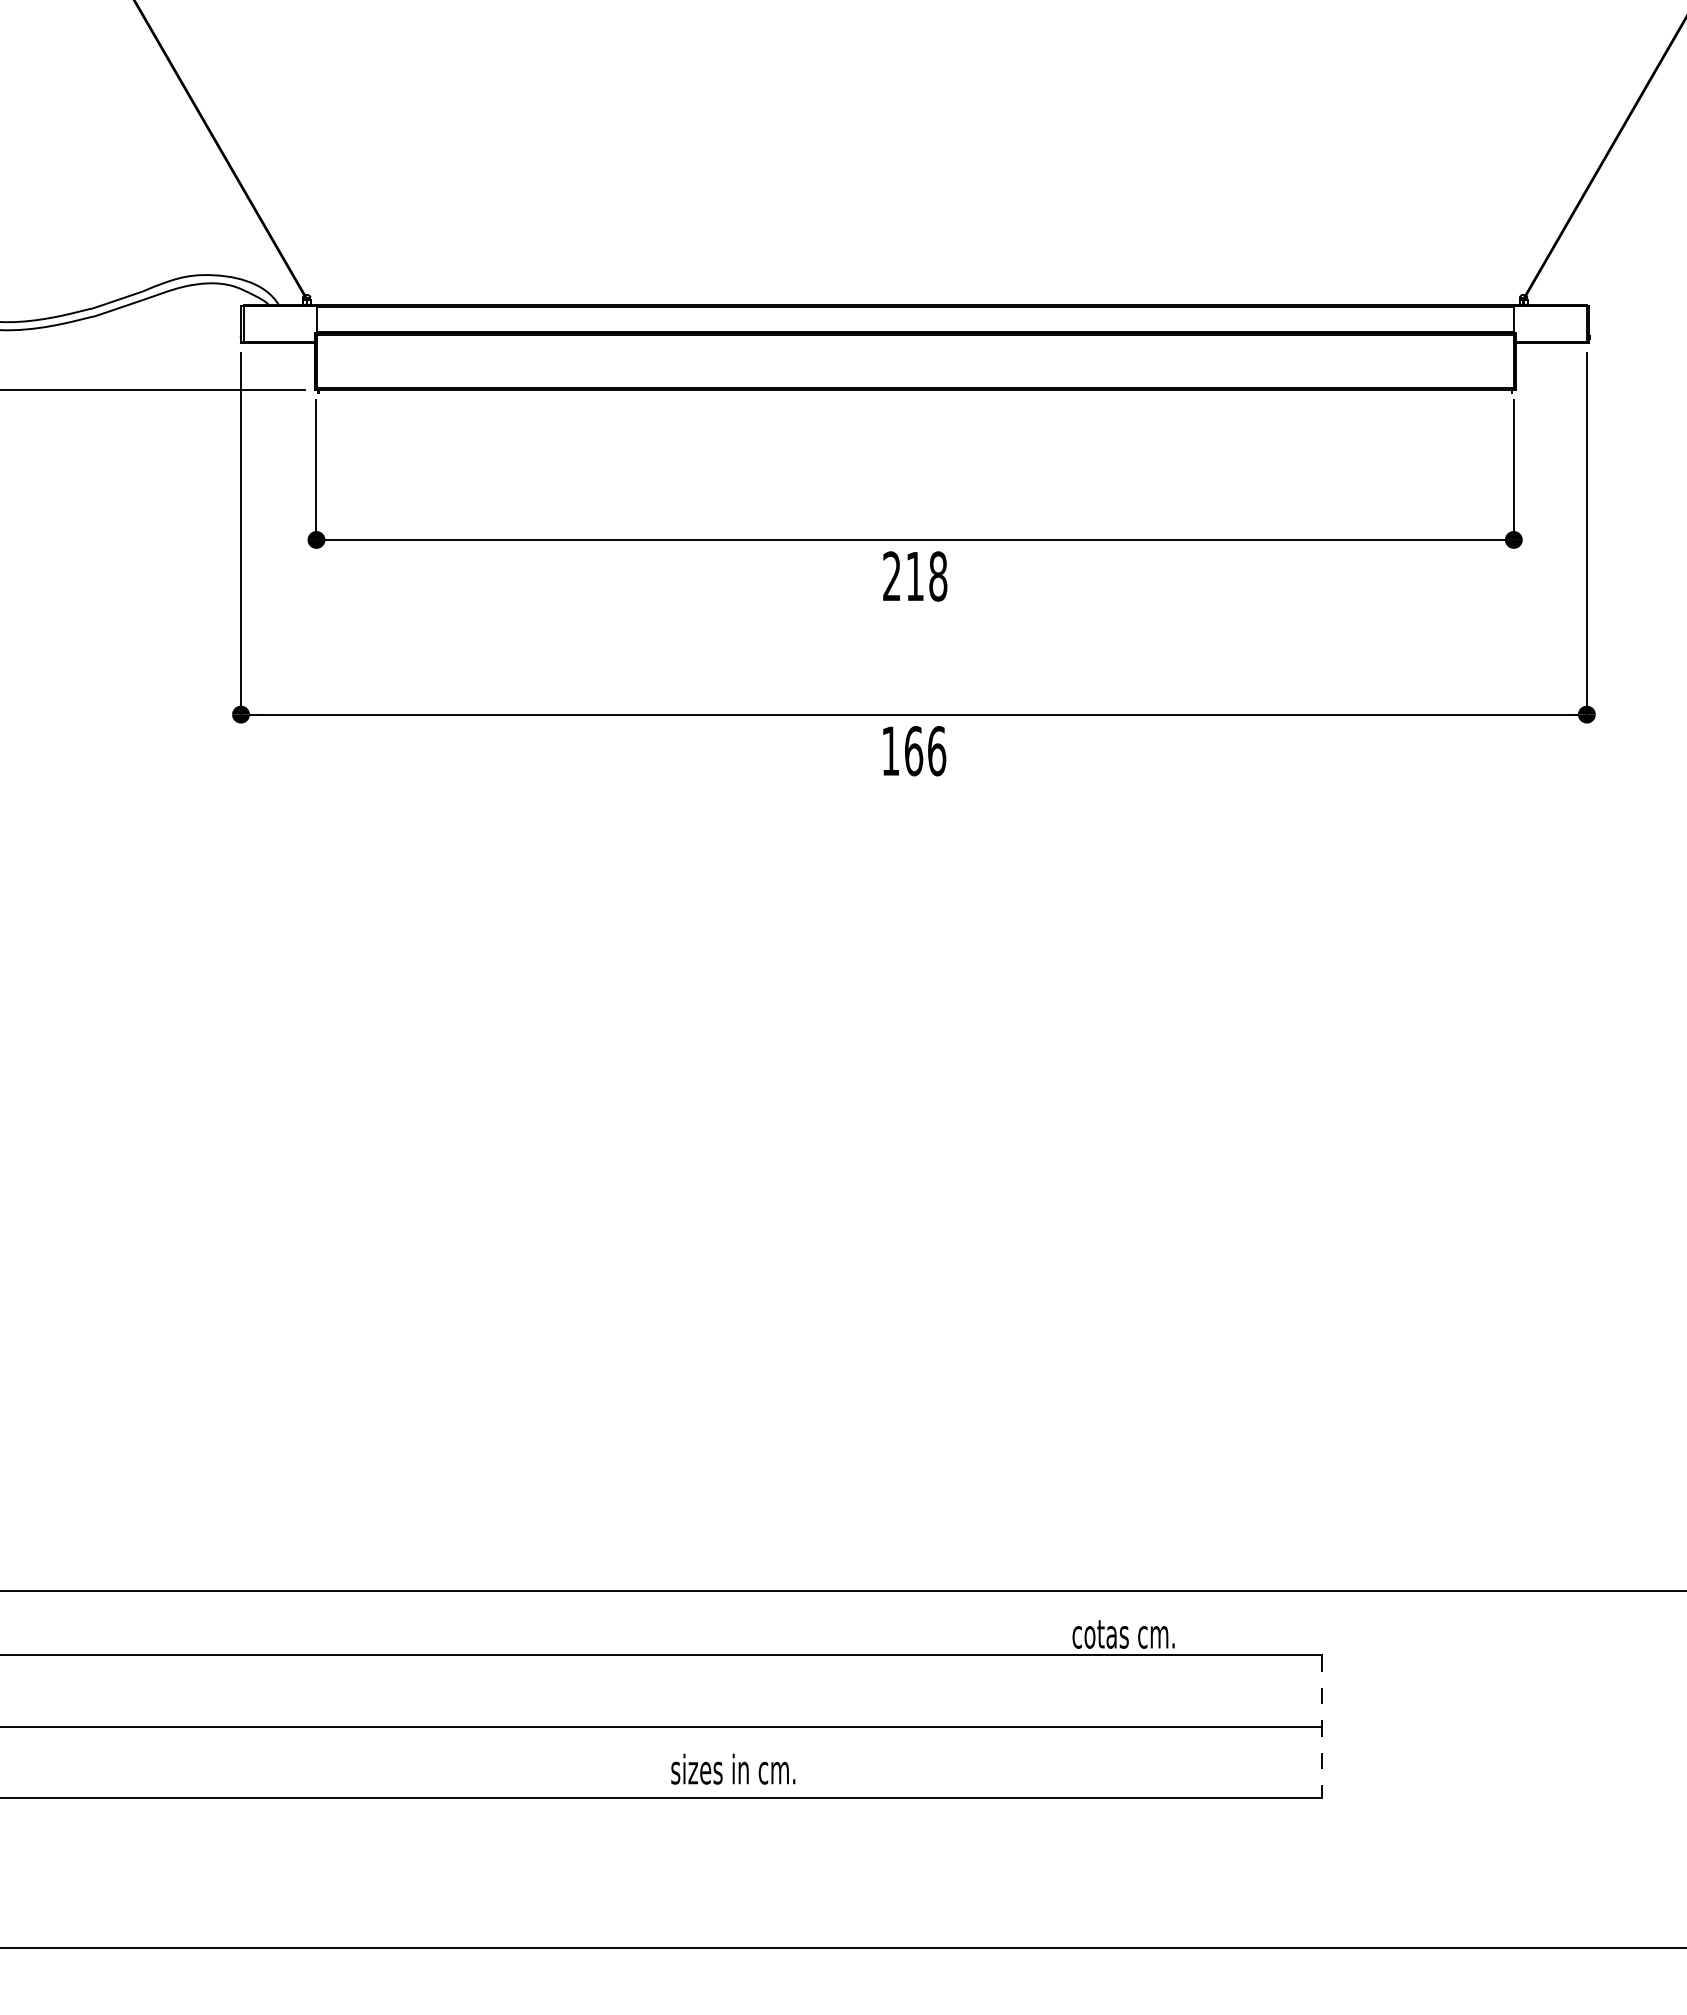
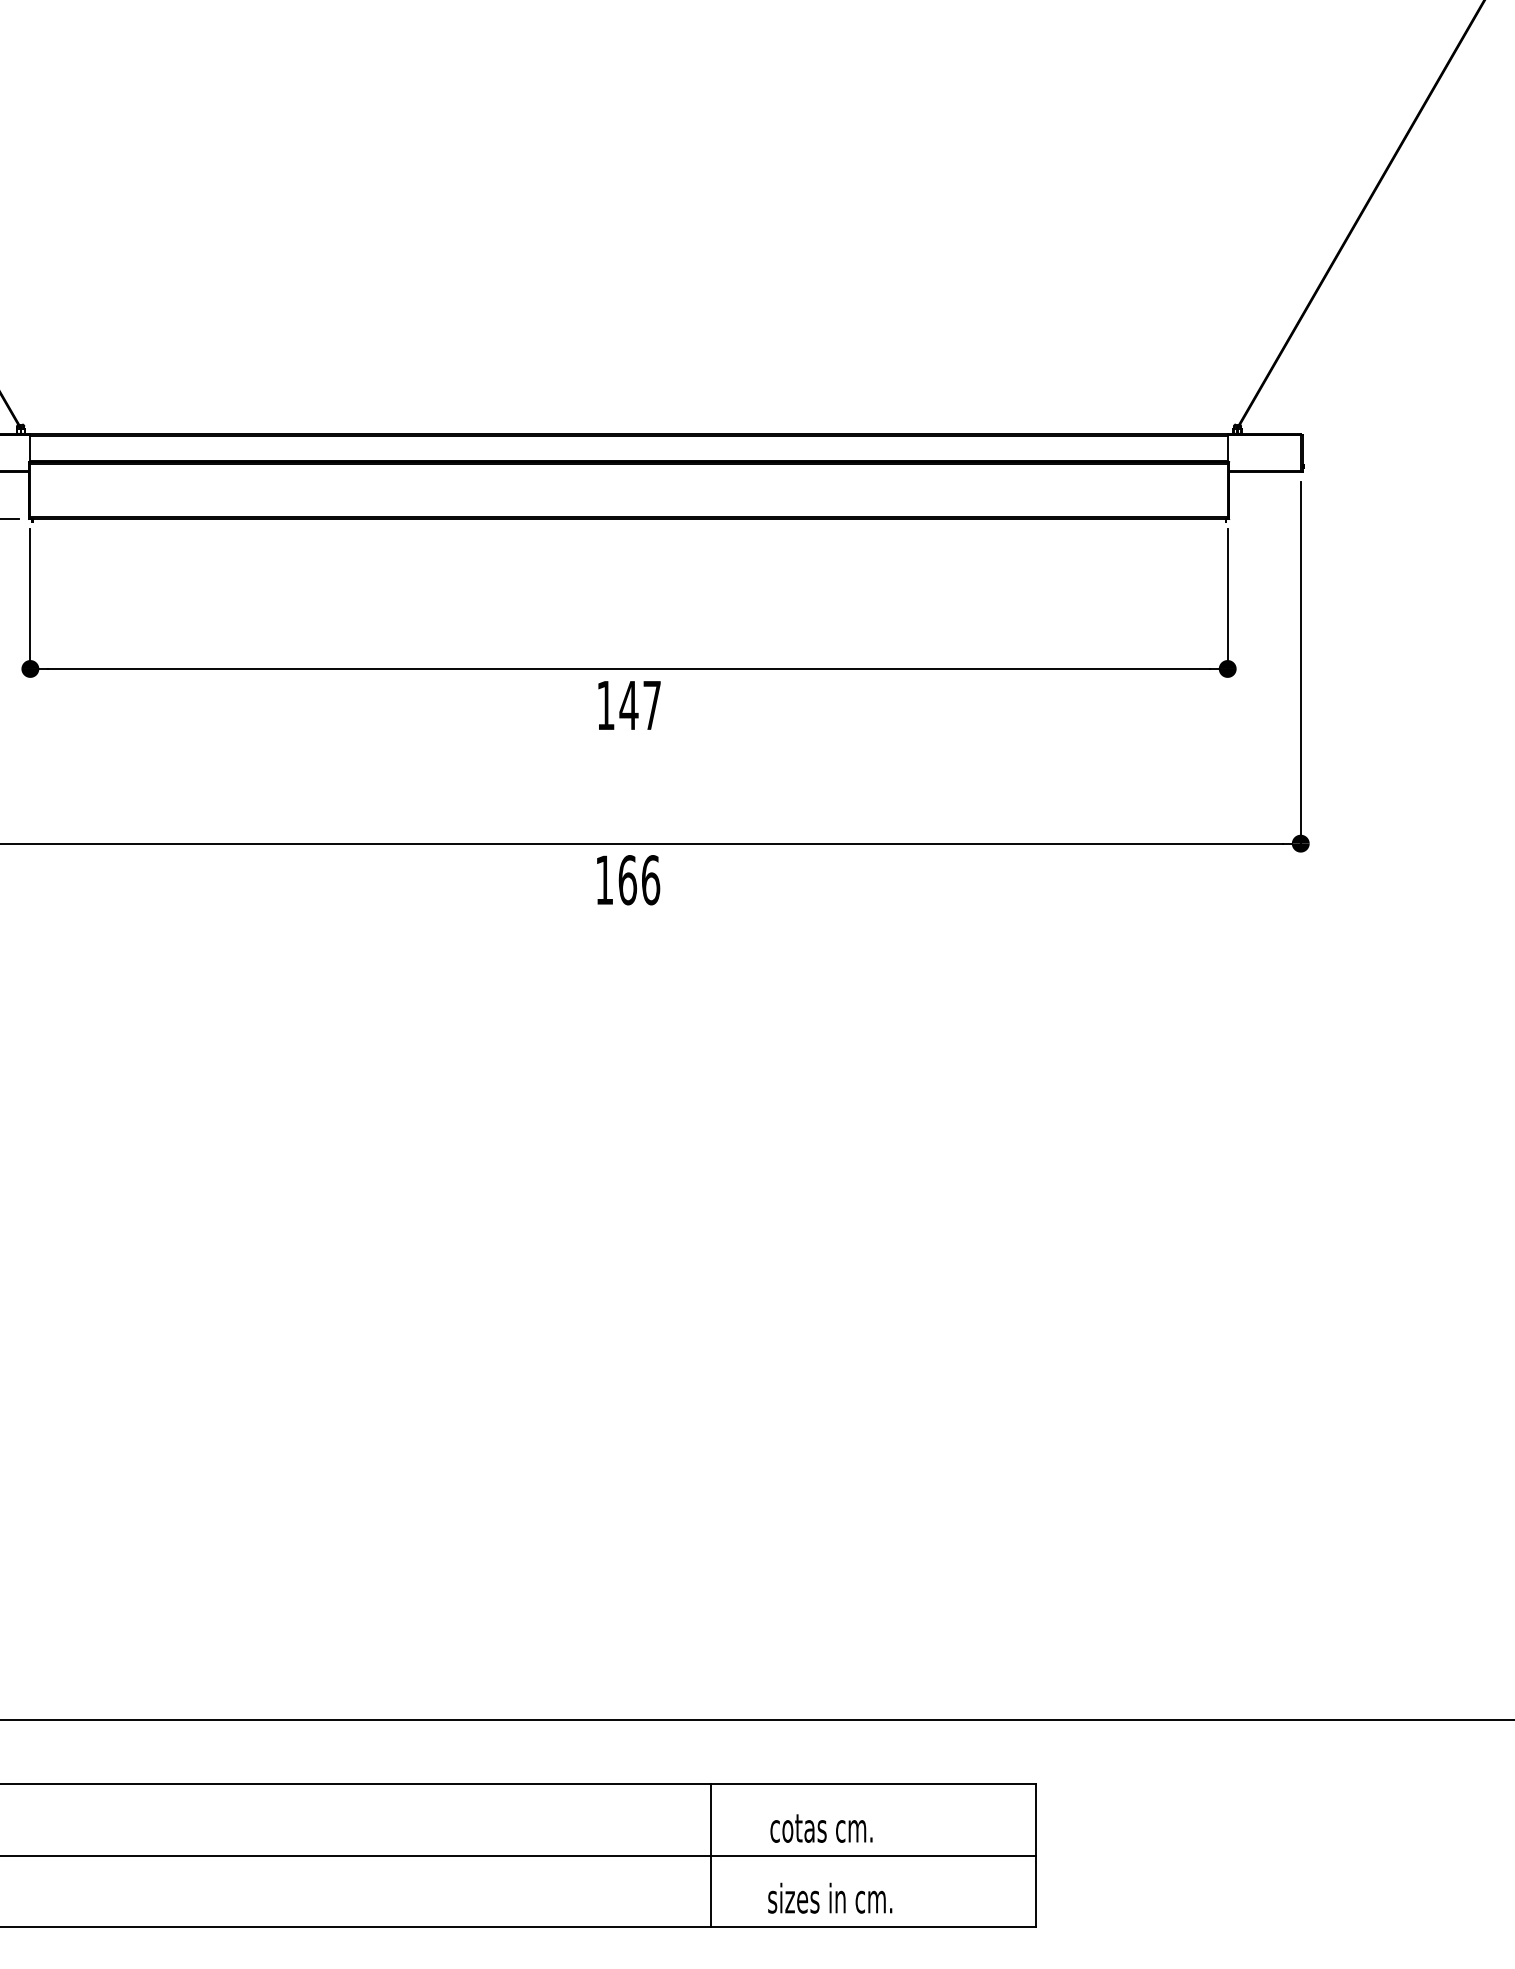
text: (915, 576) -> (629, 705), 218 -> 147
text: (1123, 1634) -> (821, 1828), moved
line: (996, 1726) -> (710, 1855), added
line: (1321, 1727) -> (1035, 1856), dashed -> solid
text: (733, 1768) -> (830, 1897), moved

